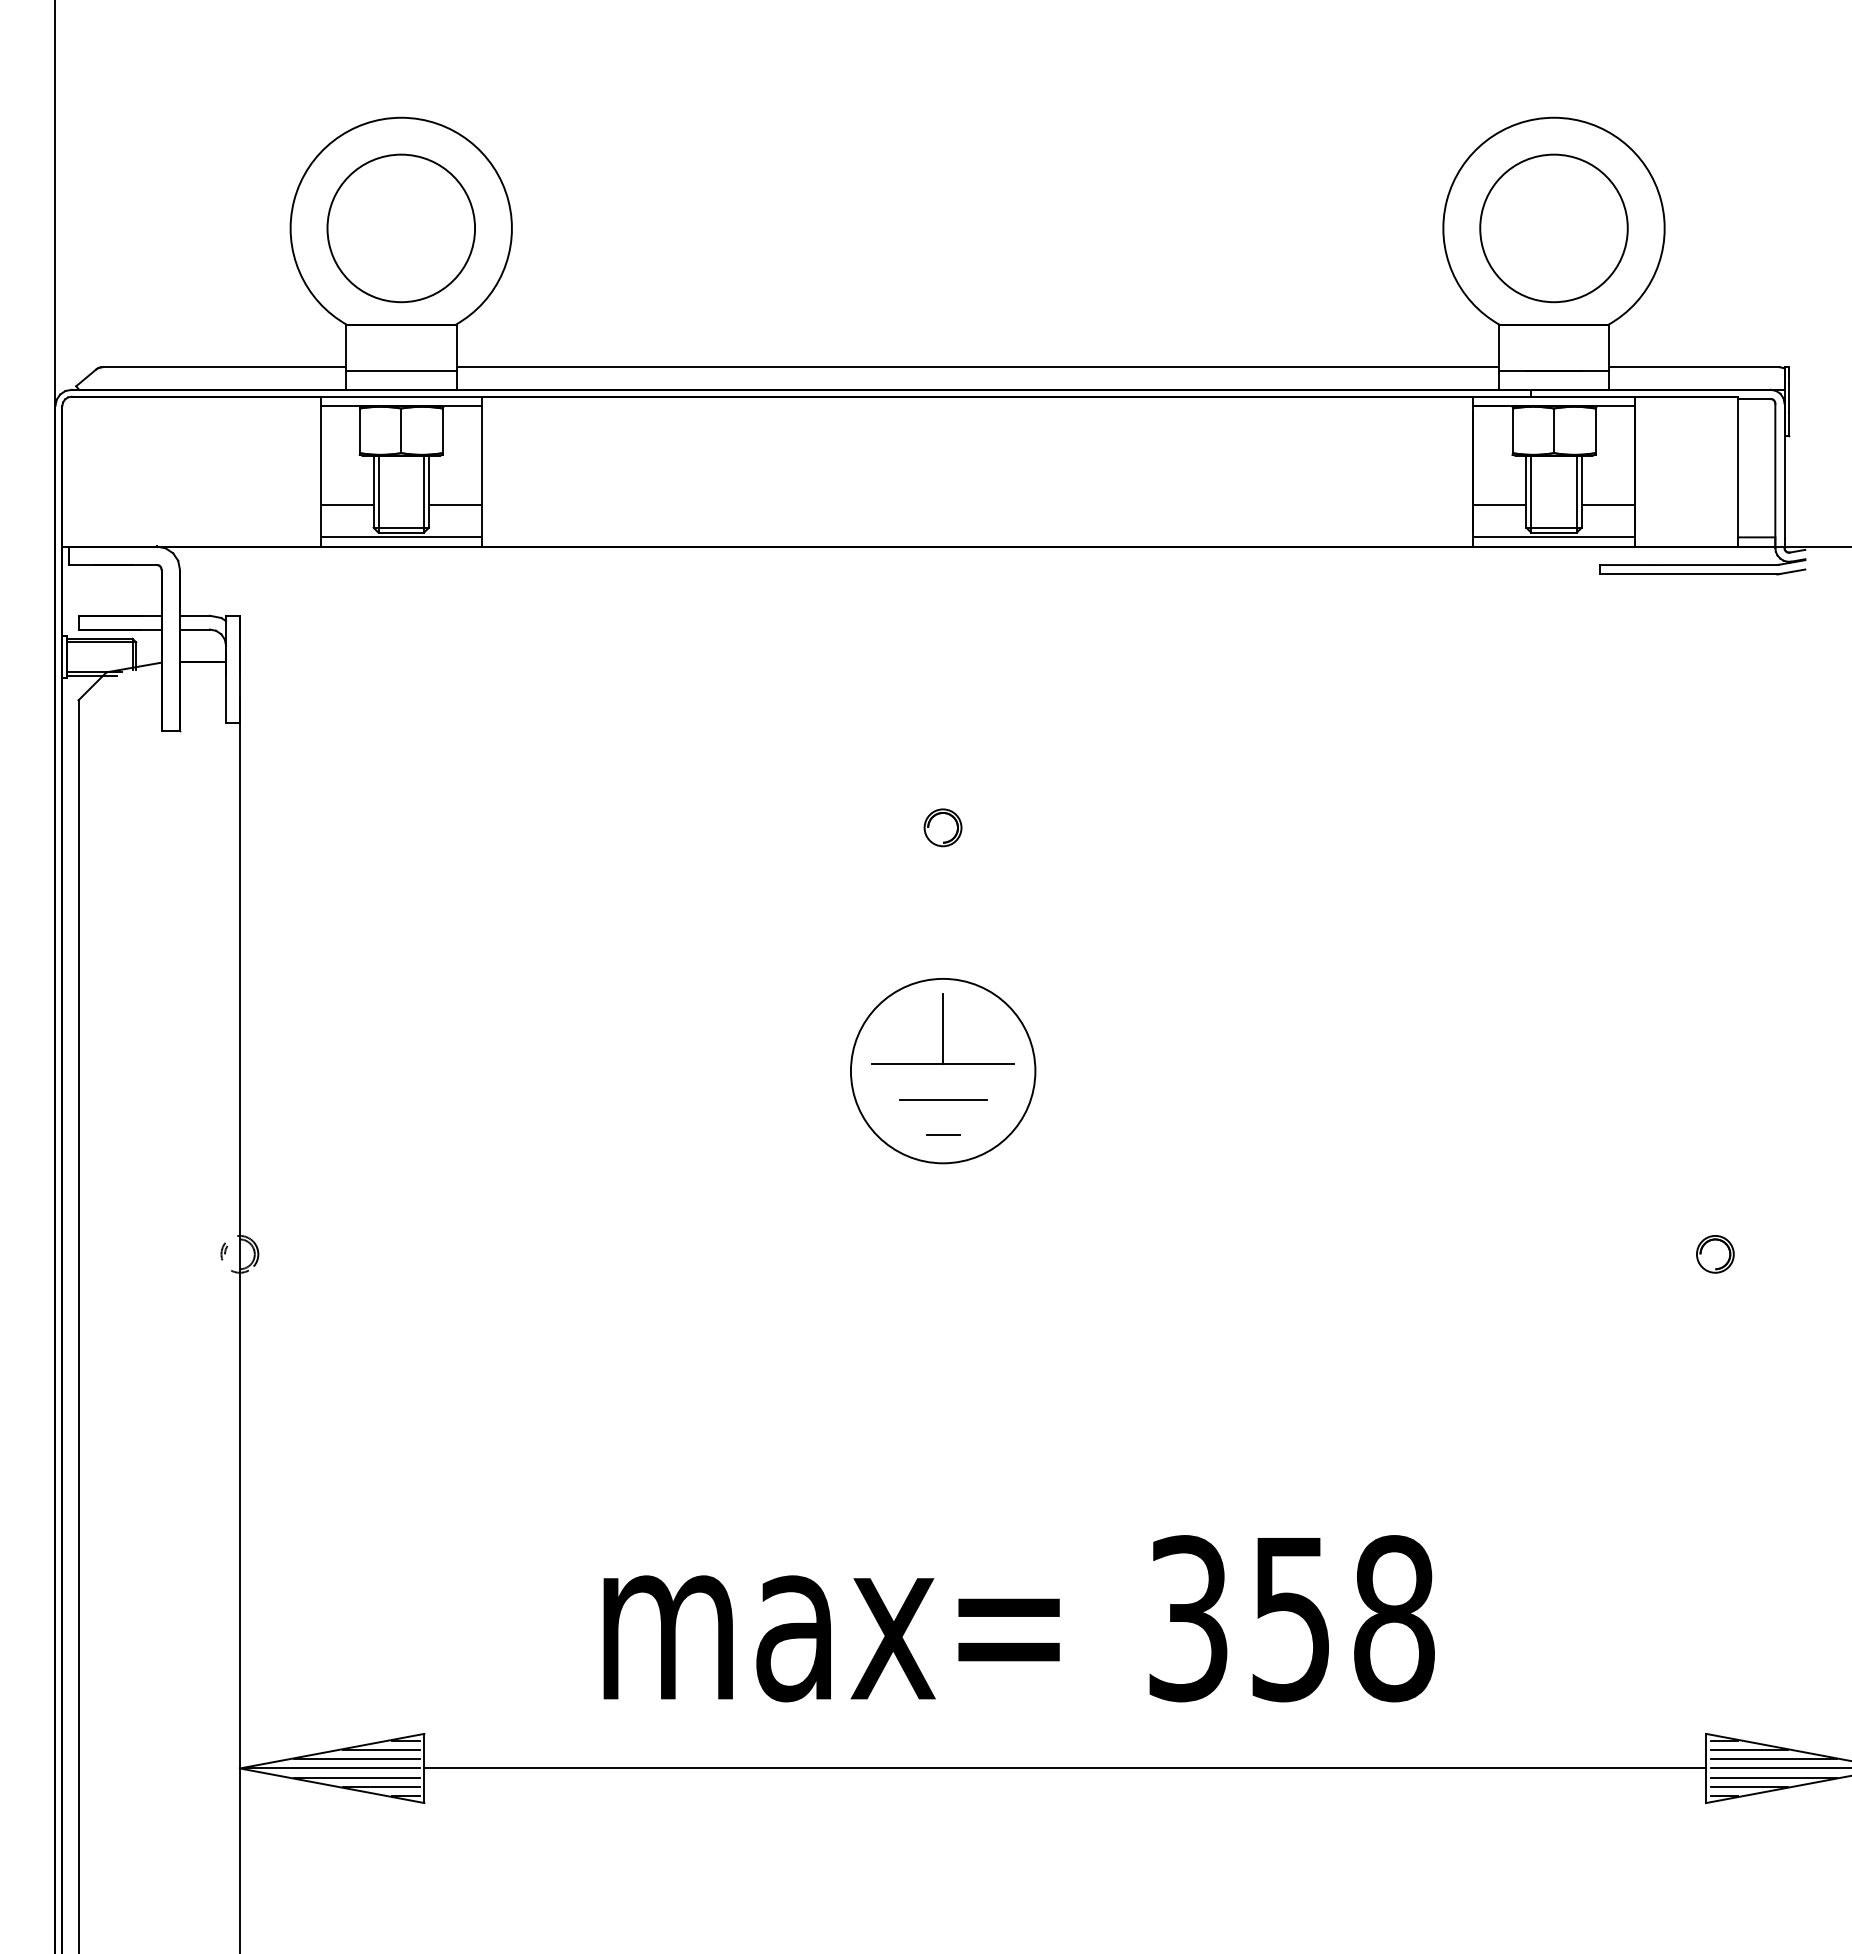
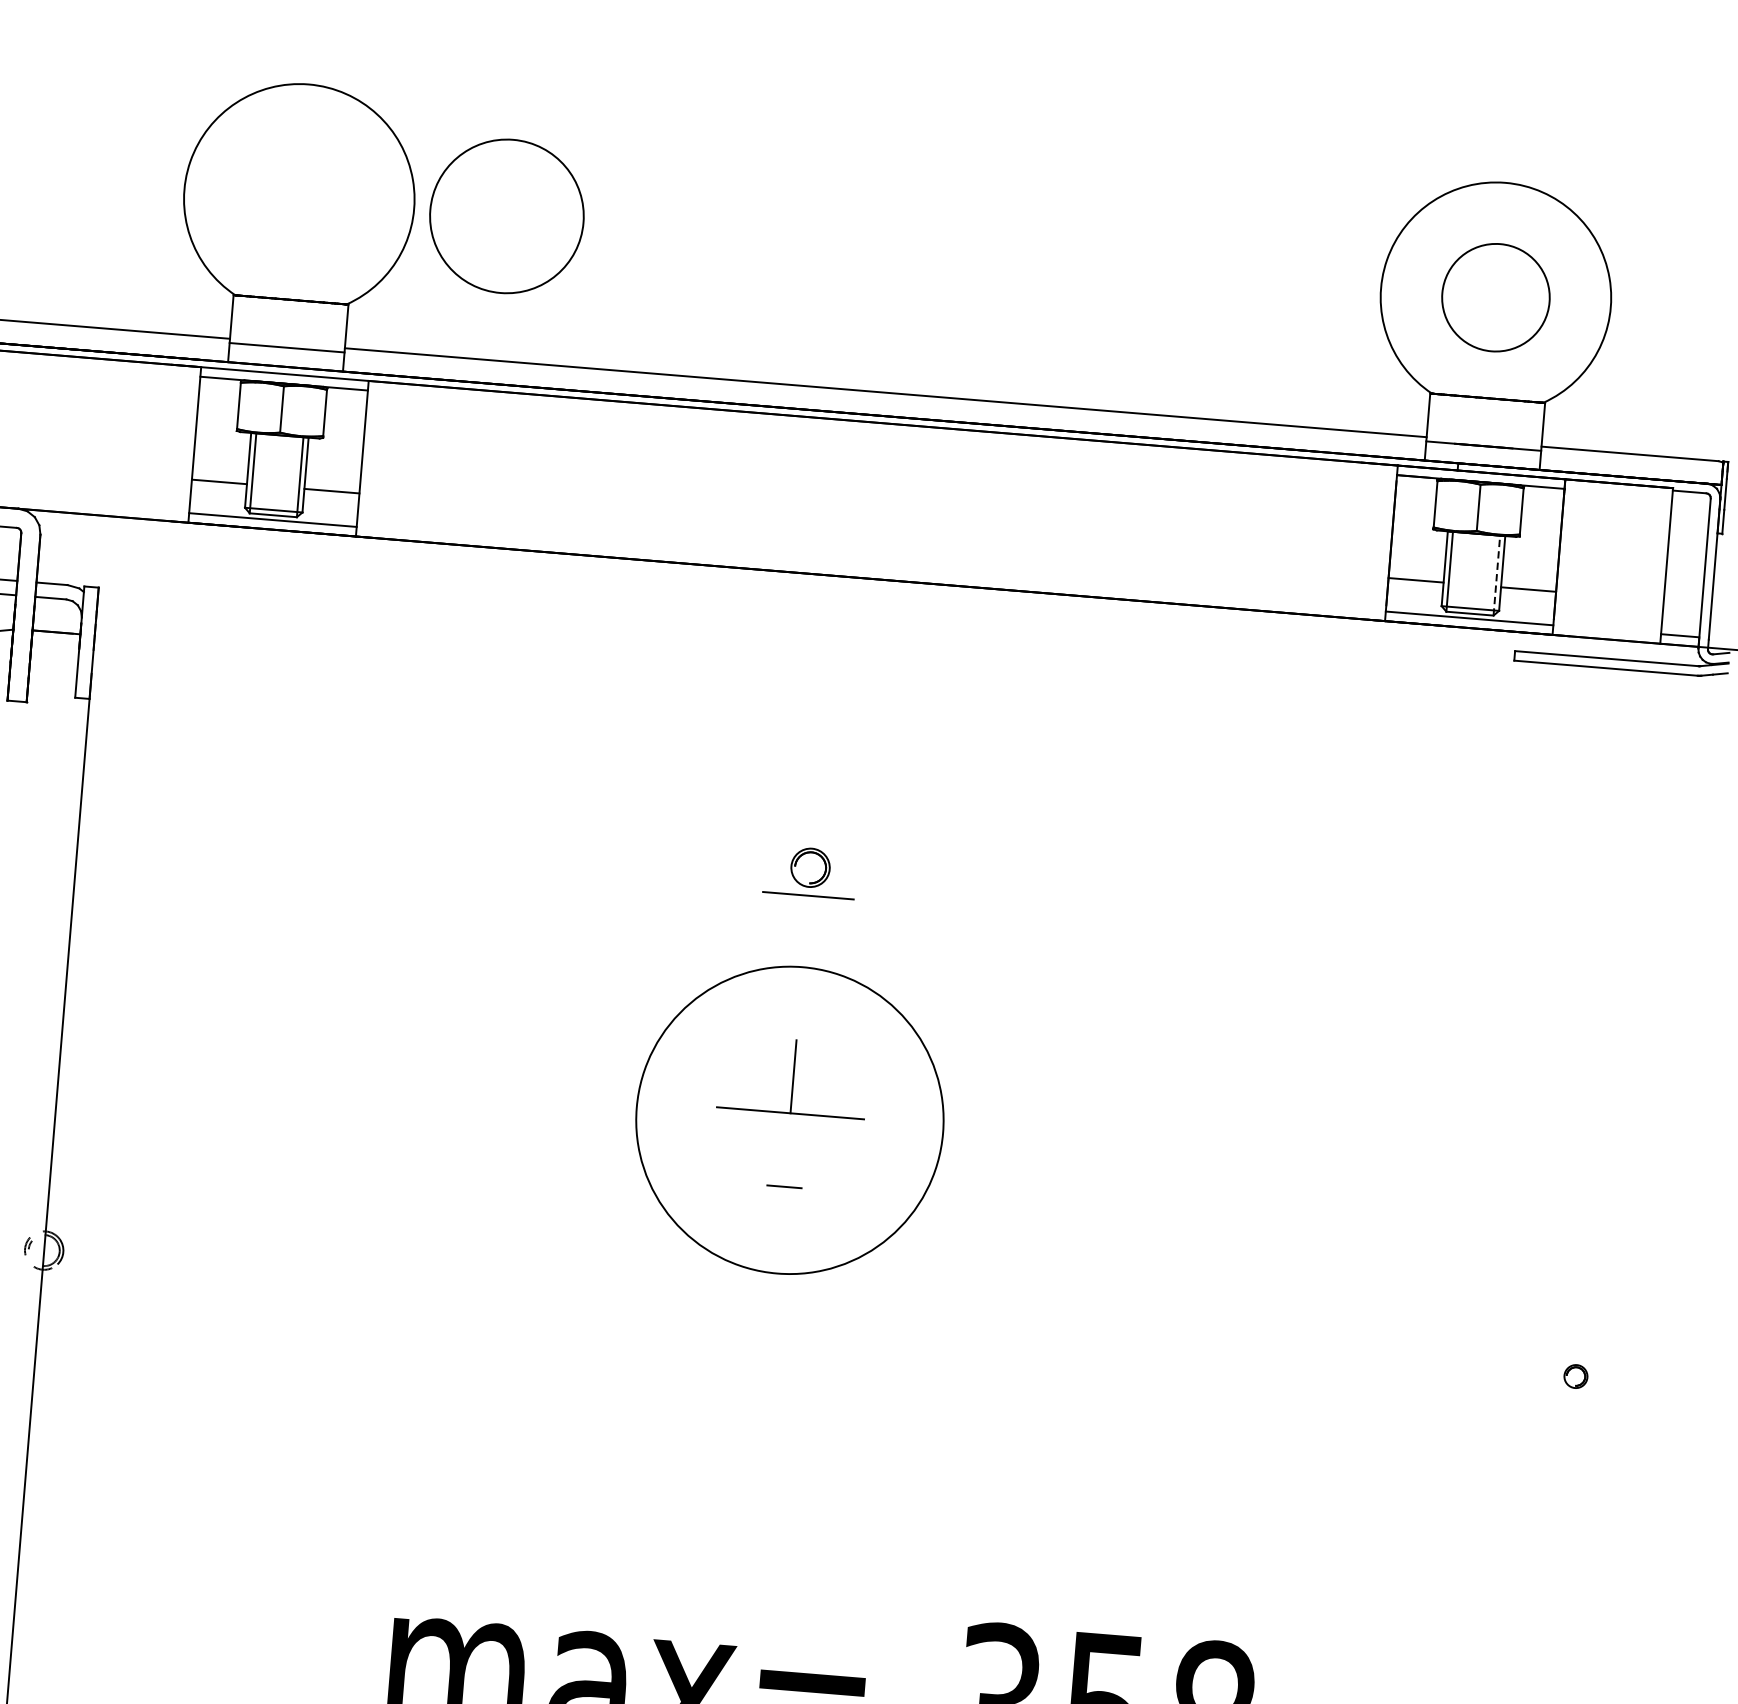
circle: (400, 228) -> (506, 216), moved
circle: (1553, 228) -> (1495, 297), size x0.7
line: (1576, 494) -> (1496, 575), solid -> dashed
circle: (942, 1070) -> (789, 1119), size x1.6
line: (943, 1099) -> (808, 895), moved
part: (1715, 1254) -> (1576, 1376), size x0.6

